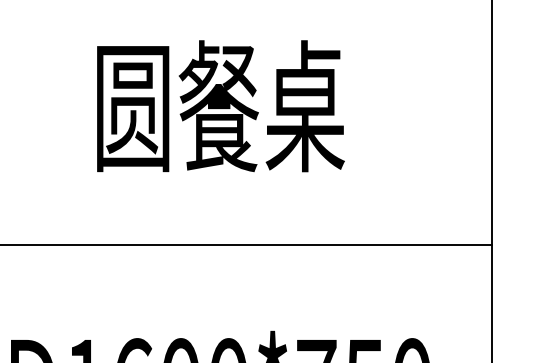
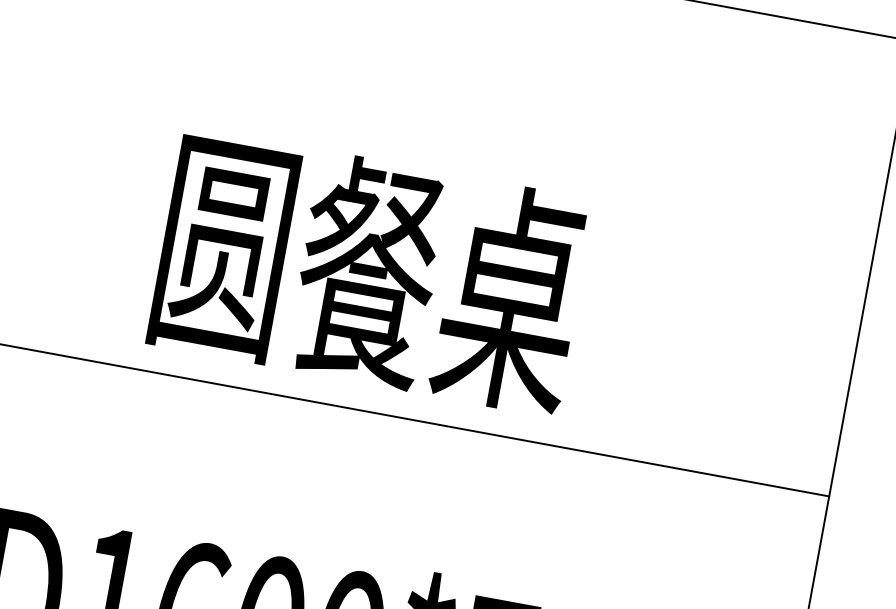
text: (220, 106) -> (370, 272), moved

